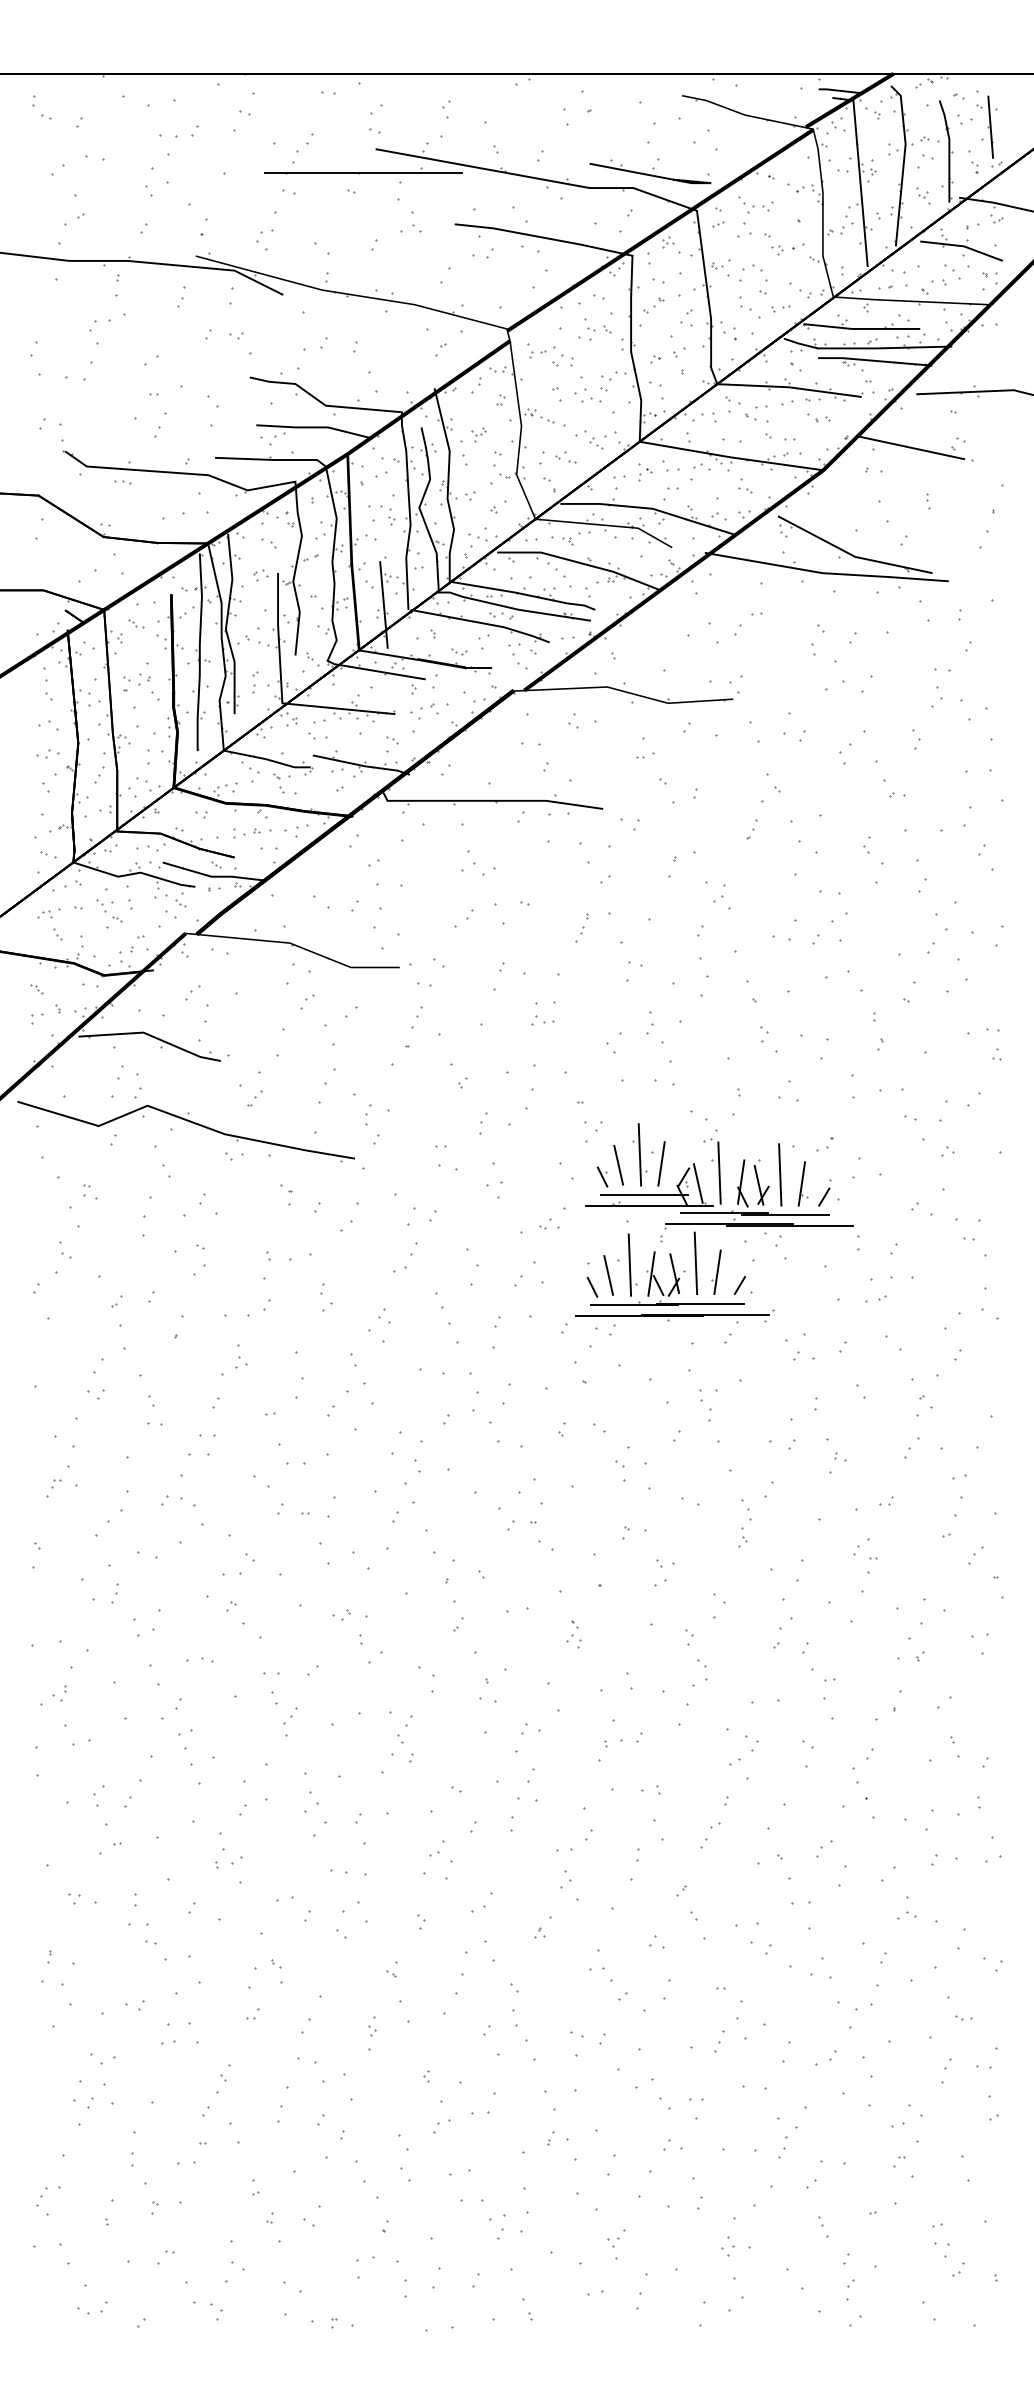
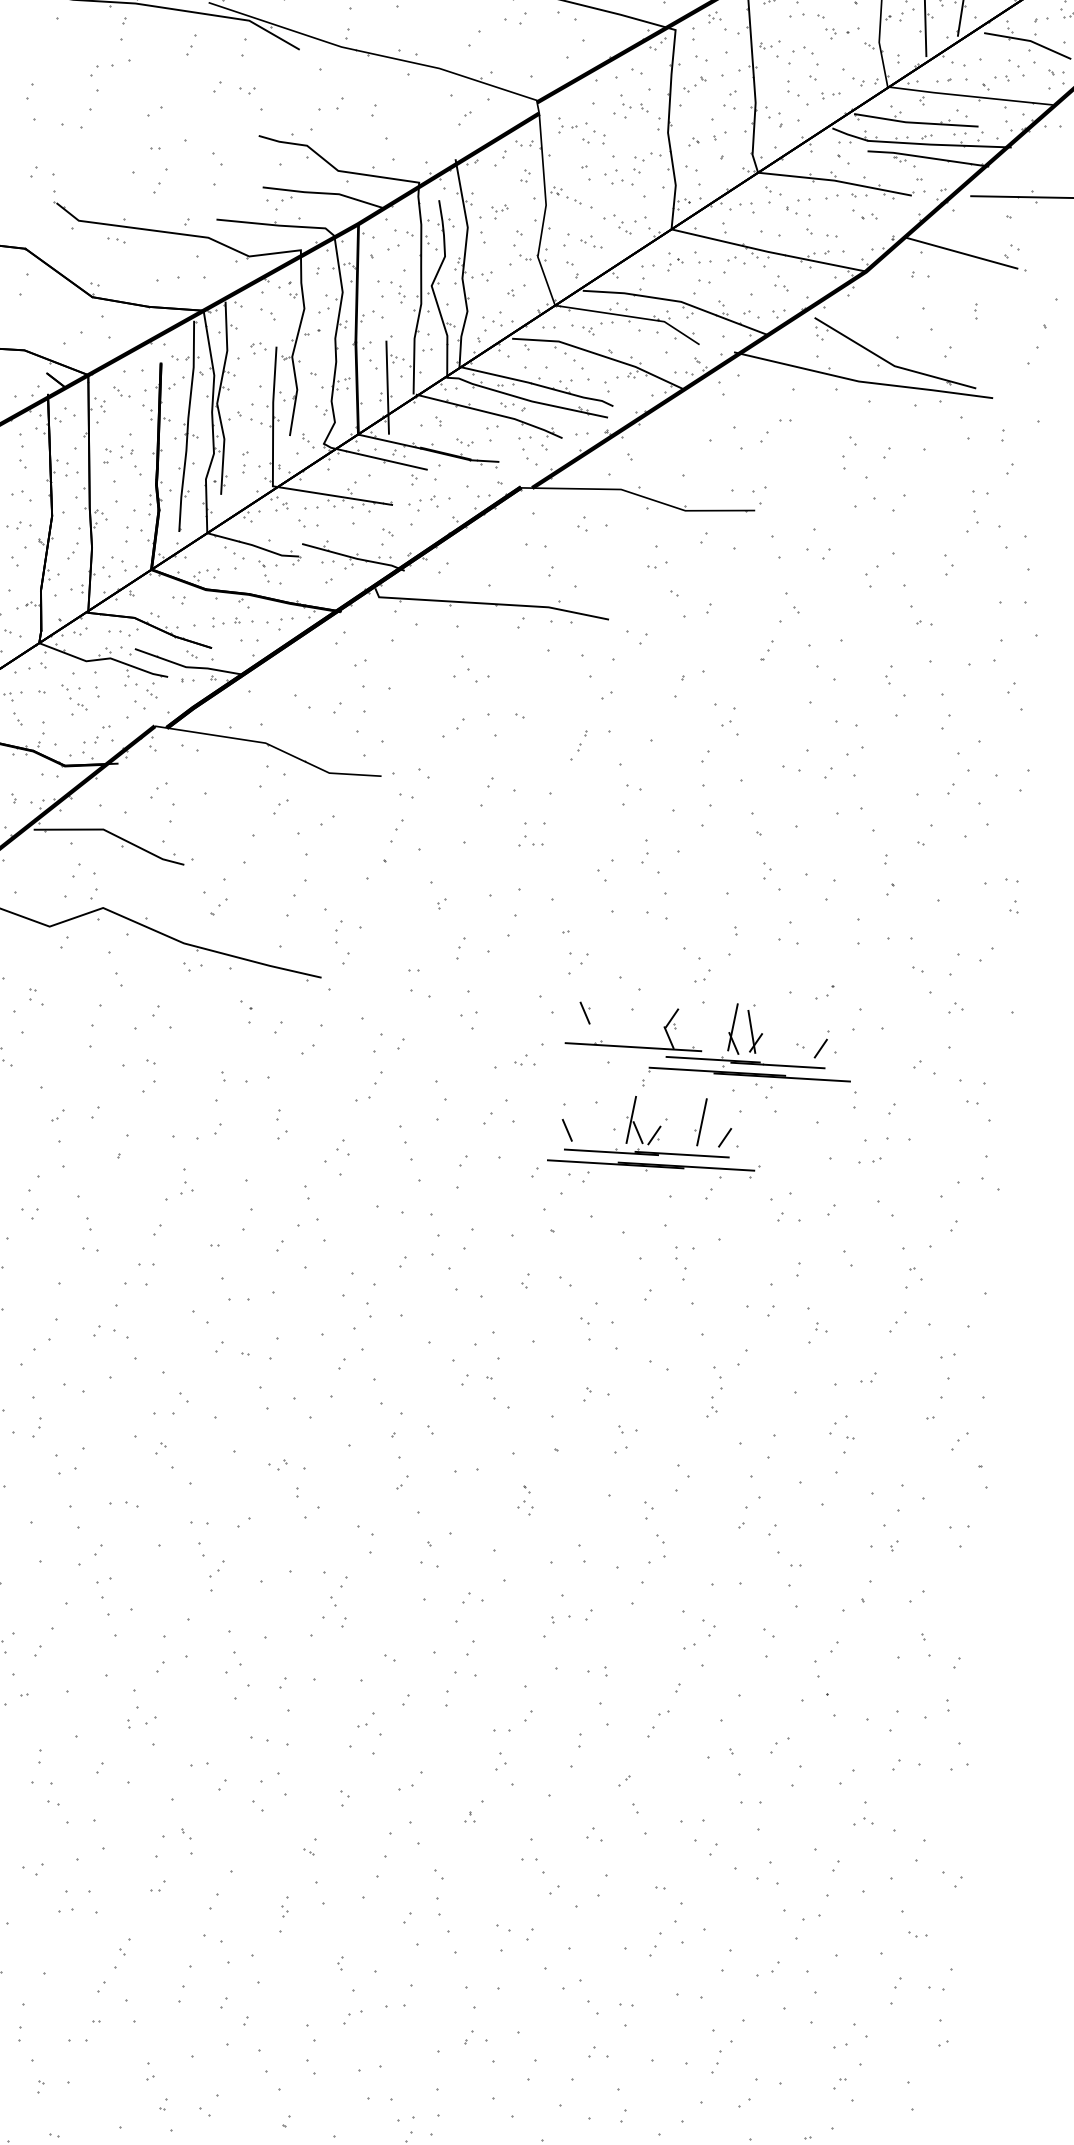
line: (639, 1154) -> (626, 991), removed
line: (661, 1163) -> (648, 1002), removed
line: (618, 1164) -> (602, 1000), removed
line: (719, 1172) -> (710, 1015), removed
line: (780, 1174) -> (775, 1021), removed
line: (697, 1183) -> (686, 1026), removed
line: (801, 1183) -> (797, 1032), removed
line: (644, 1195) -> (628, 1035), removed
line: (695, 1263) -> (678, 1111), removed
line: (629, 1264) -> (608, 1108), removed
line: (674, 1273) -> (655, 1120), removed
line: (608, 1275) -> (585, 1118), removed

